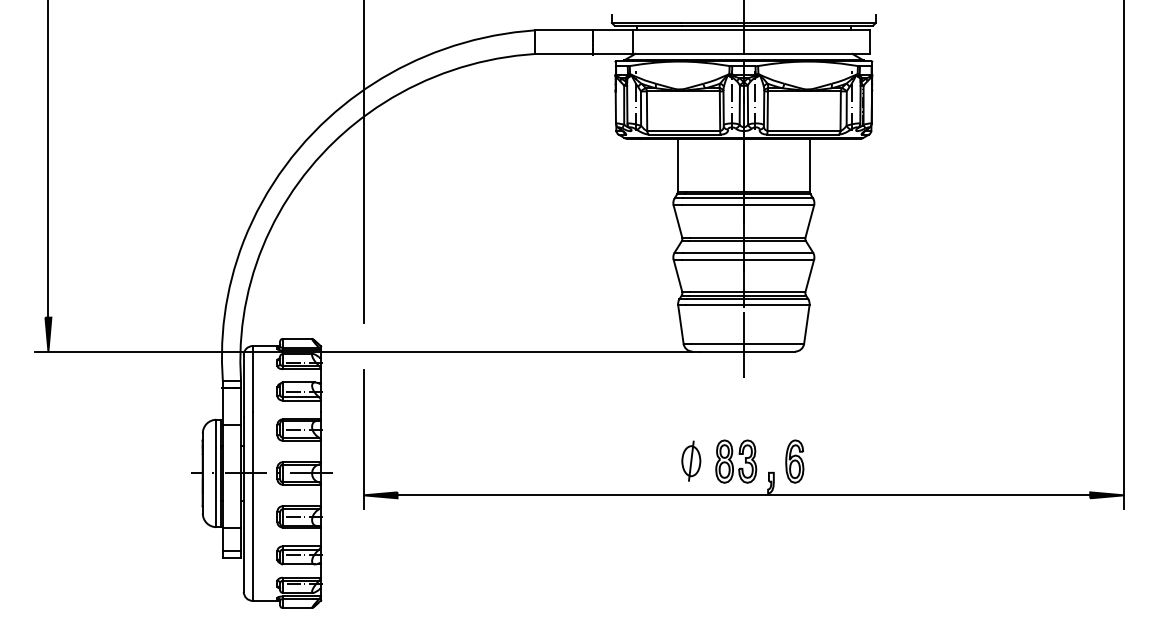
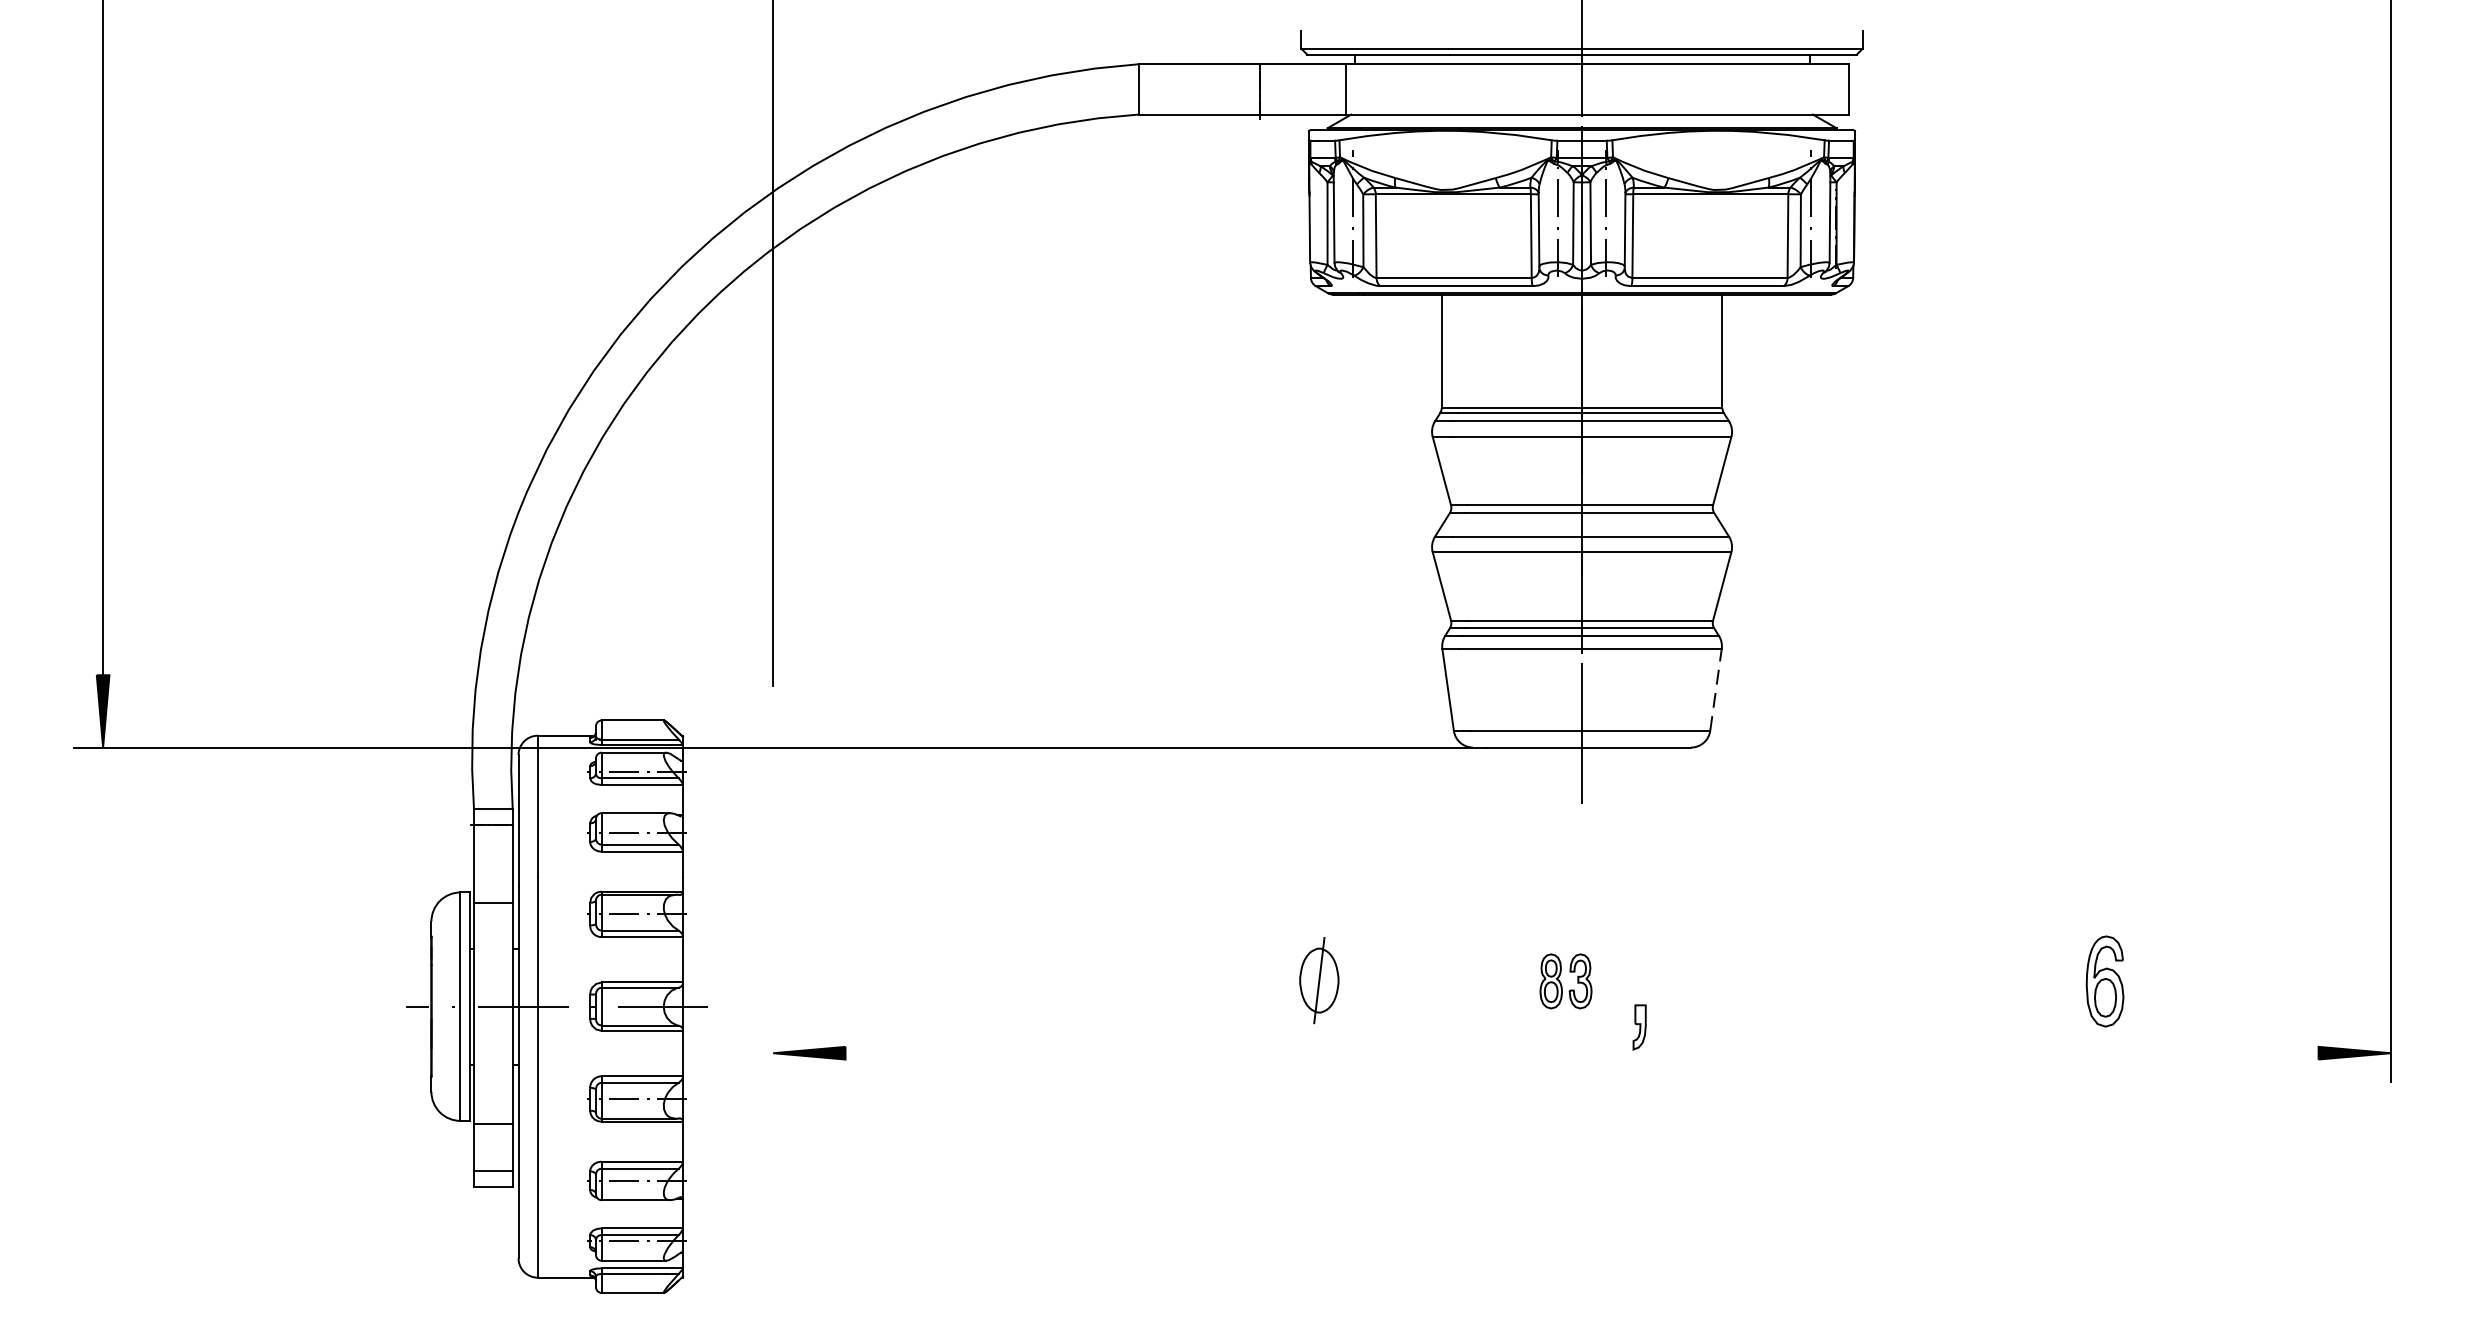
line: (806, 324) -> (1715, 689), solid -> dashed
line: (363, 439) -> (773, 934), removed
part: (691, 460) -> (1319, 979), moved
part: (736, 461) -> (1566, 981), size x0.6
part: (794, 461) -> (2104, 981), moved
line: (743, 495) -> (1581, 1053), removed

